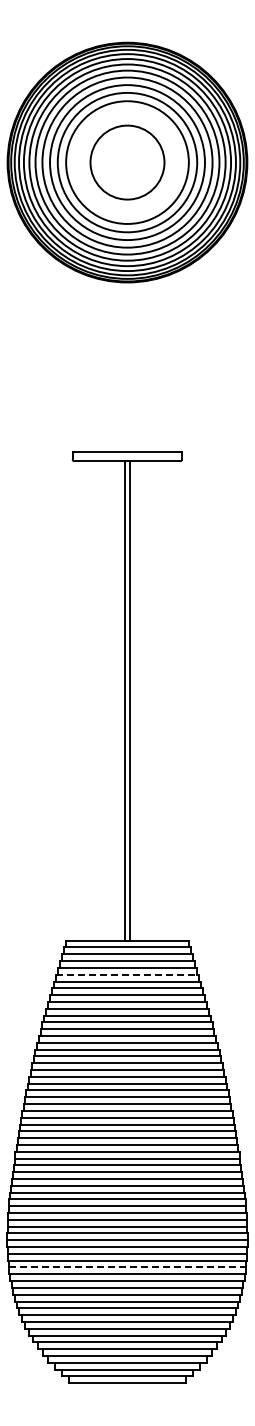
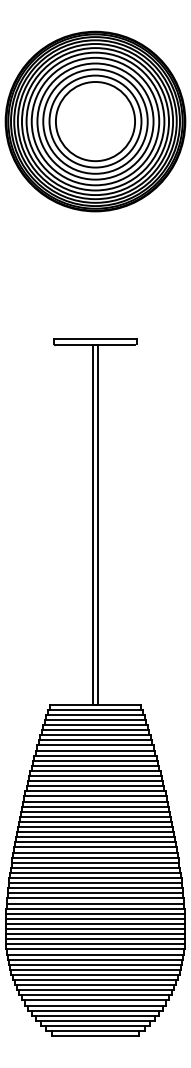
circle: (127, 162) -> (95, 121), size x1.43
line: (127, 974) -> (95, 729), dashed -> solid
line: (127, 1267) -> (95, 949), dashed -> solid

